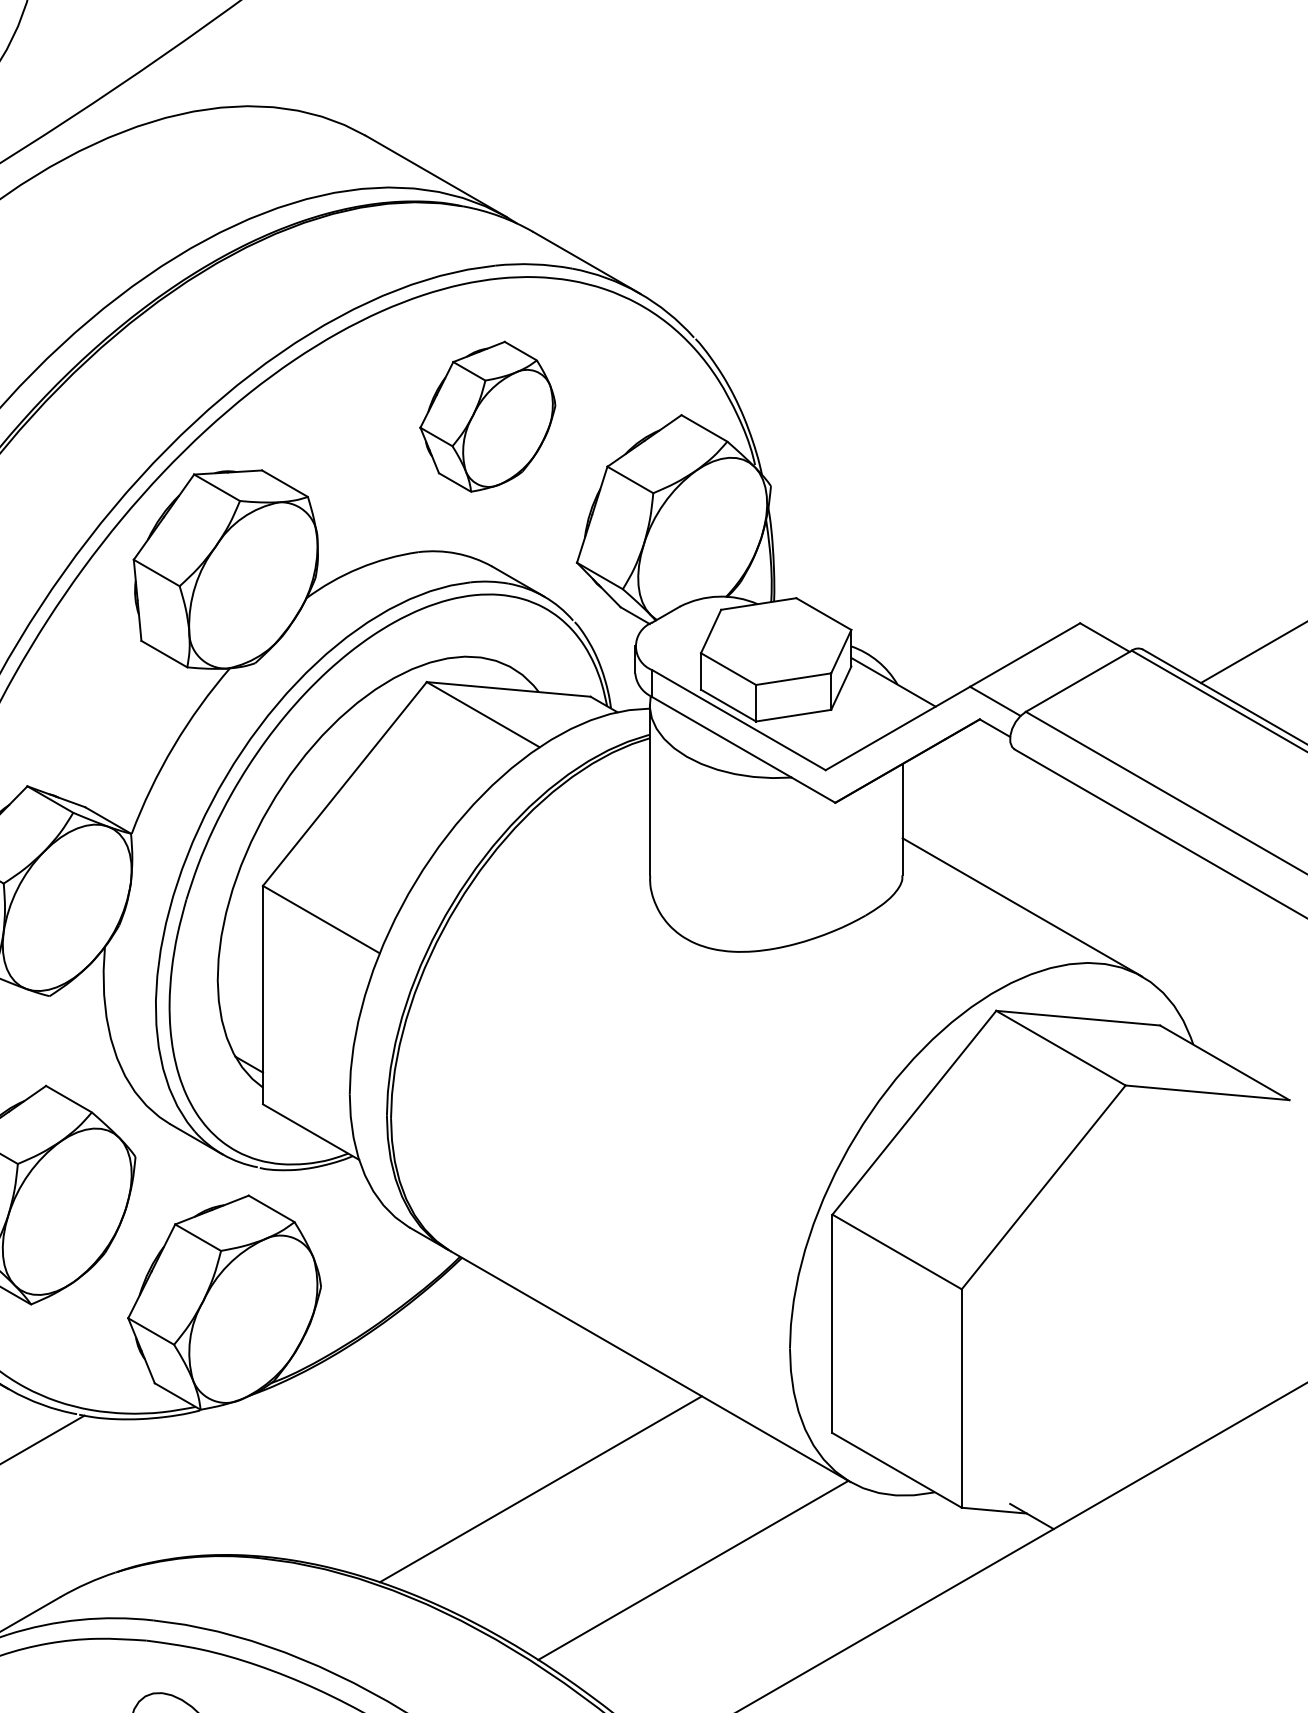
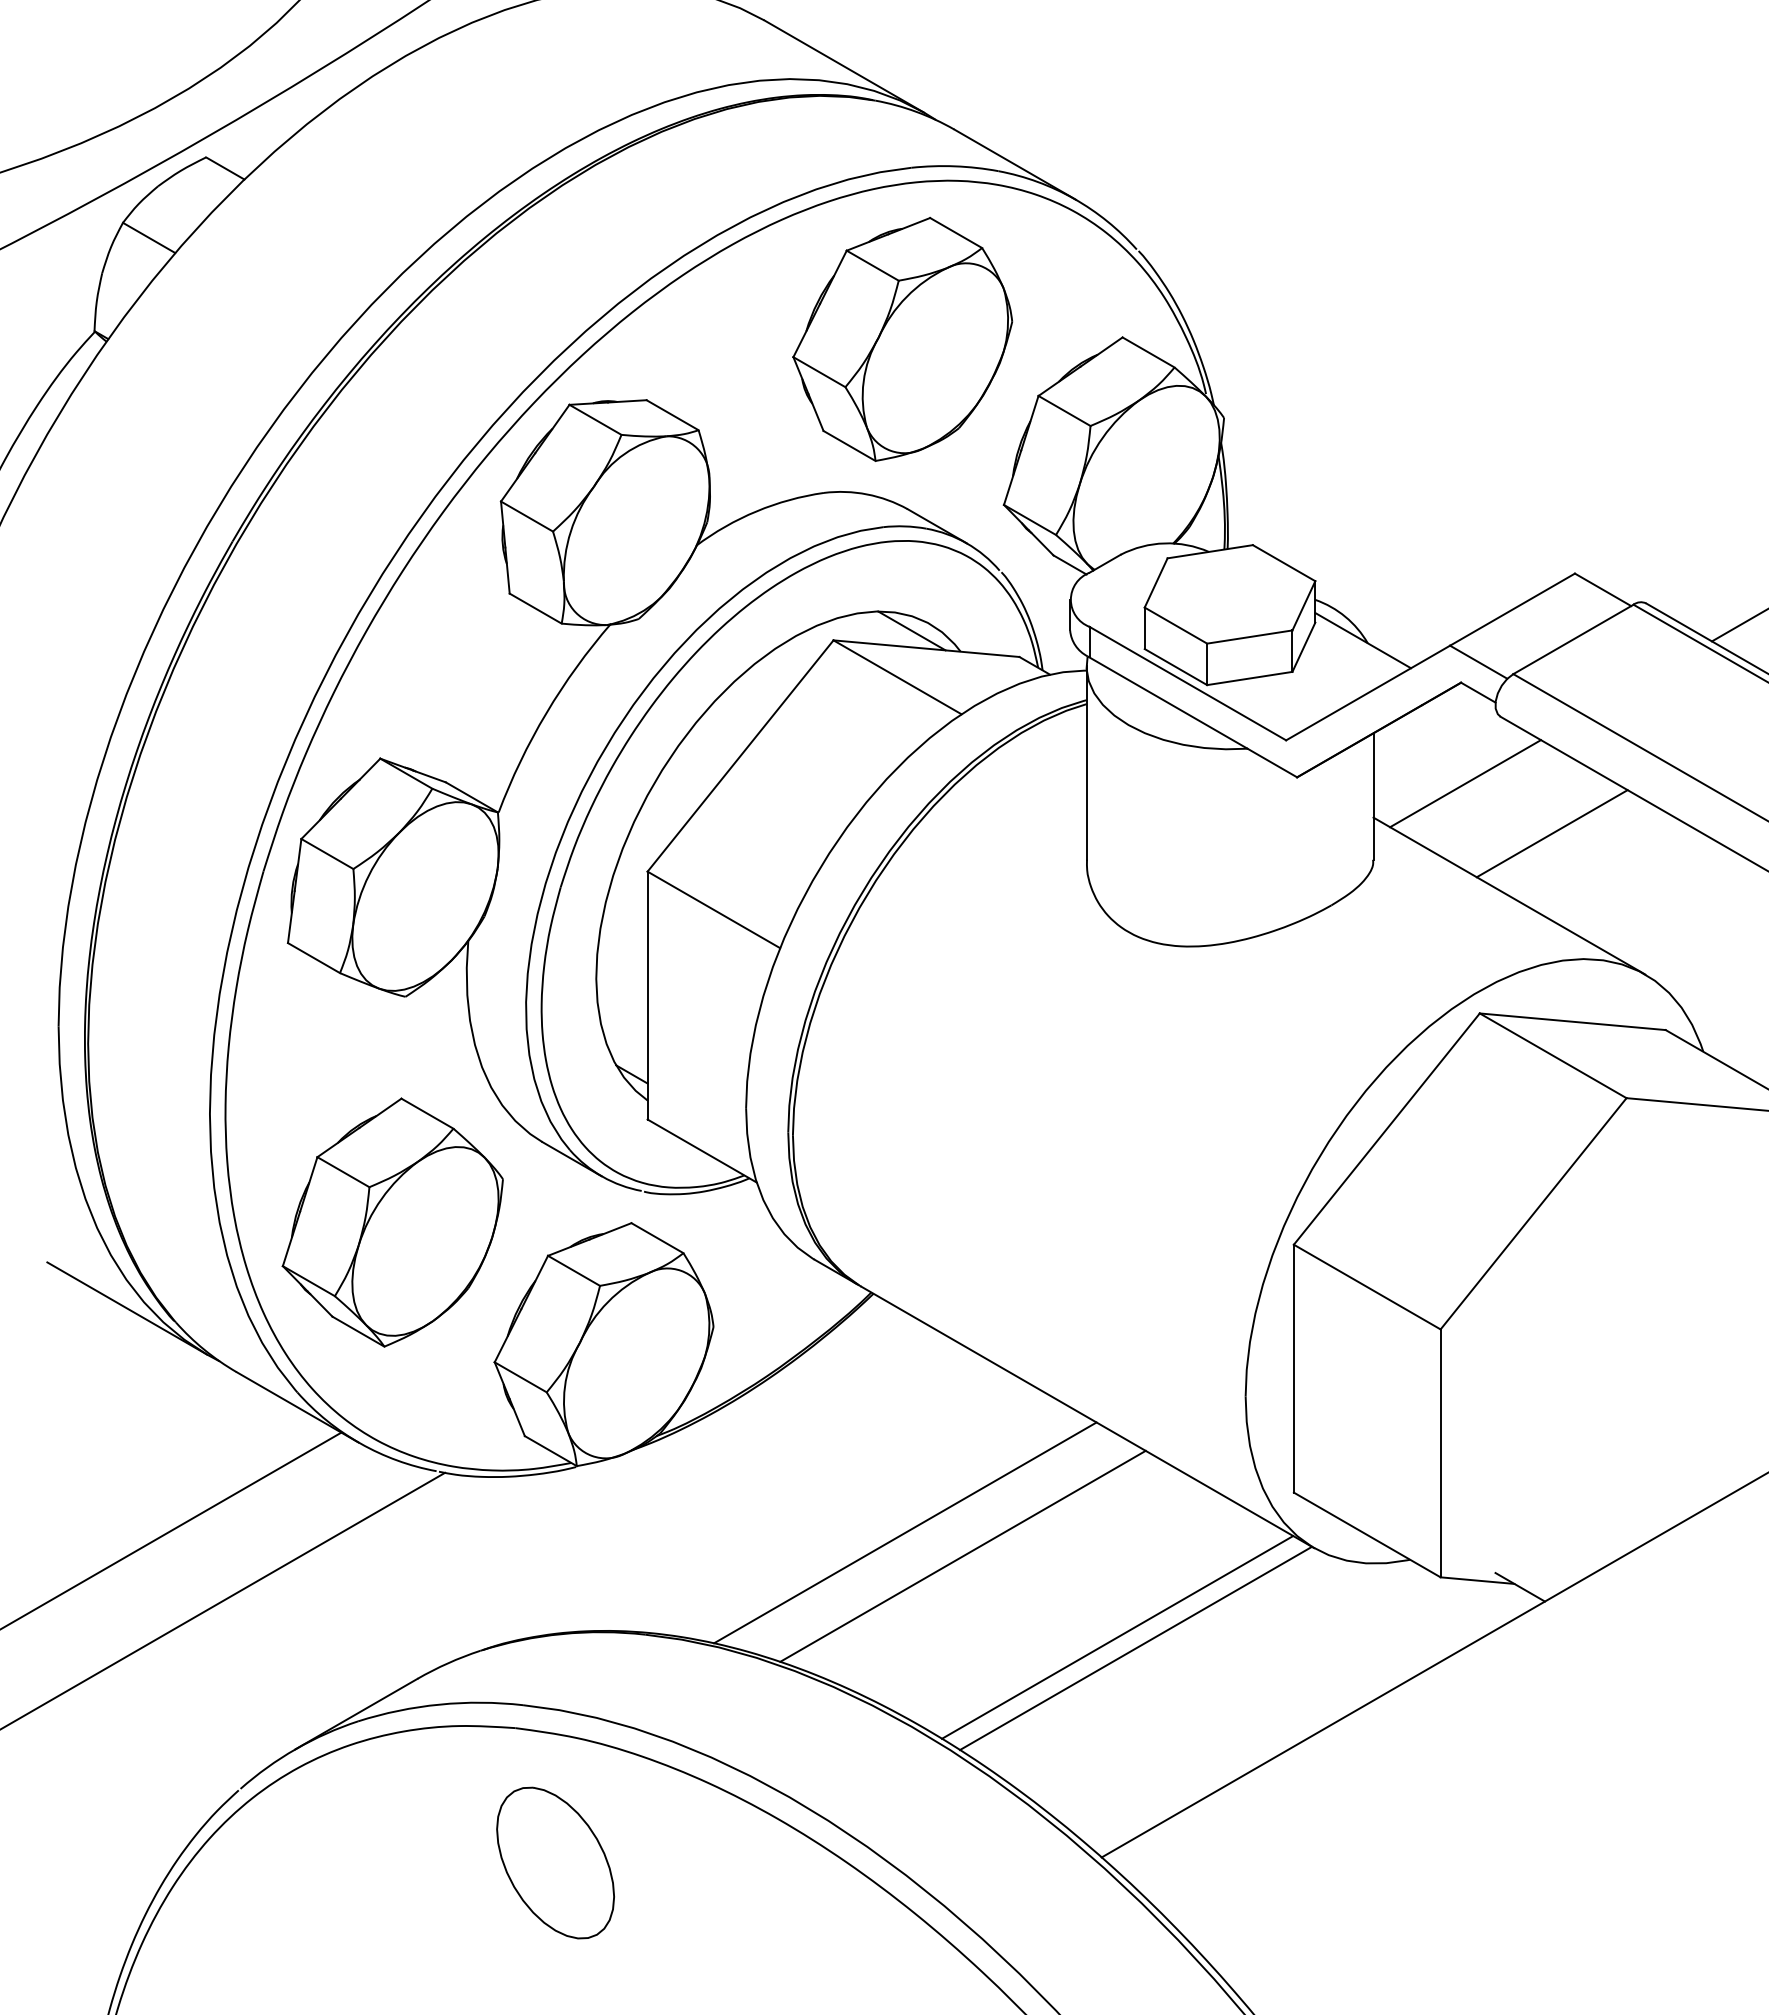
part: (487, 416) -> (902, 338), size x1.43
line: (495, 673) -> (911, 630), added
line: (983, 808) -> (1465, 783), added
line: (1059, 852) -> (1551, 833), added
line: (490, 1468) -> (905, 1532), added
line: (677, 1560) -> (1117, 1637), added

